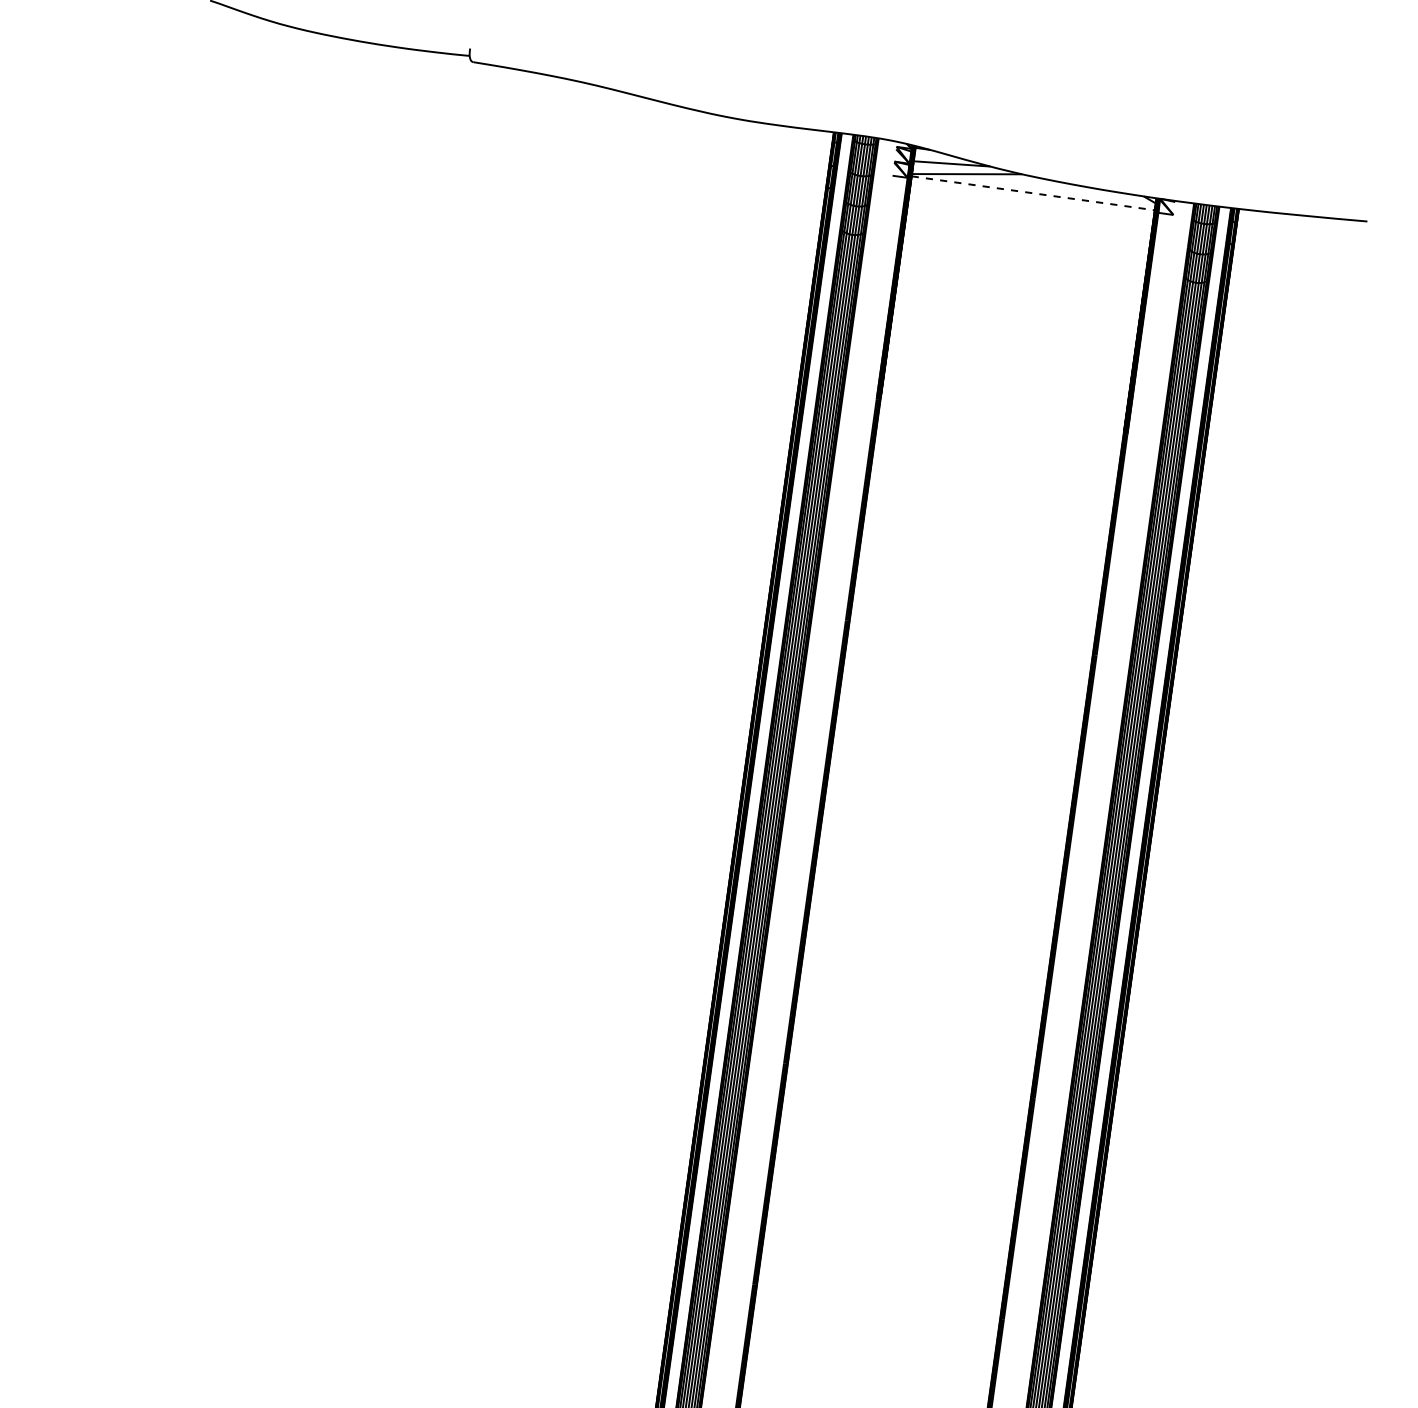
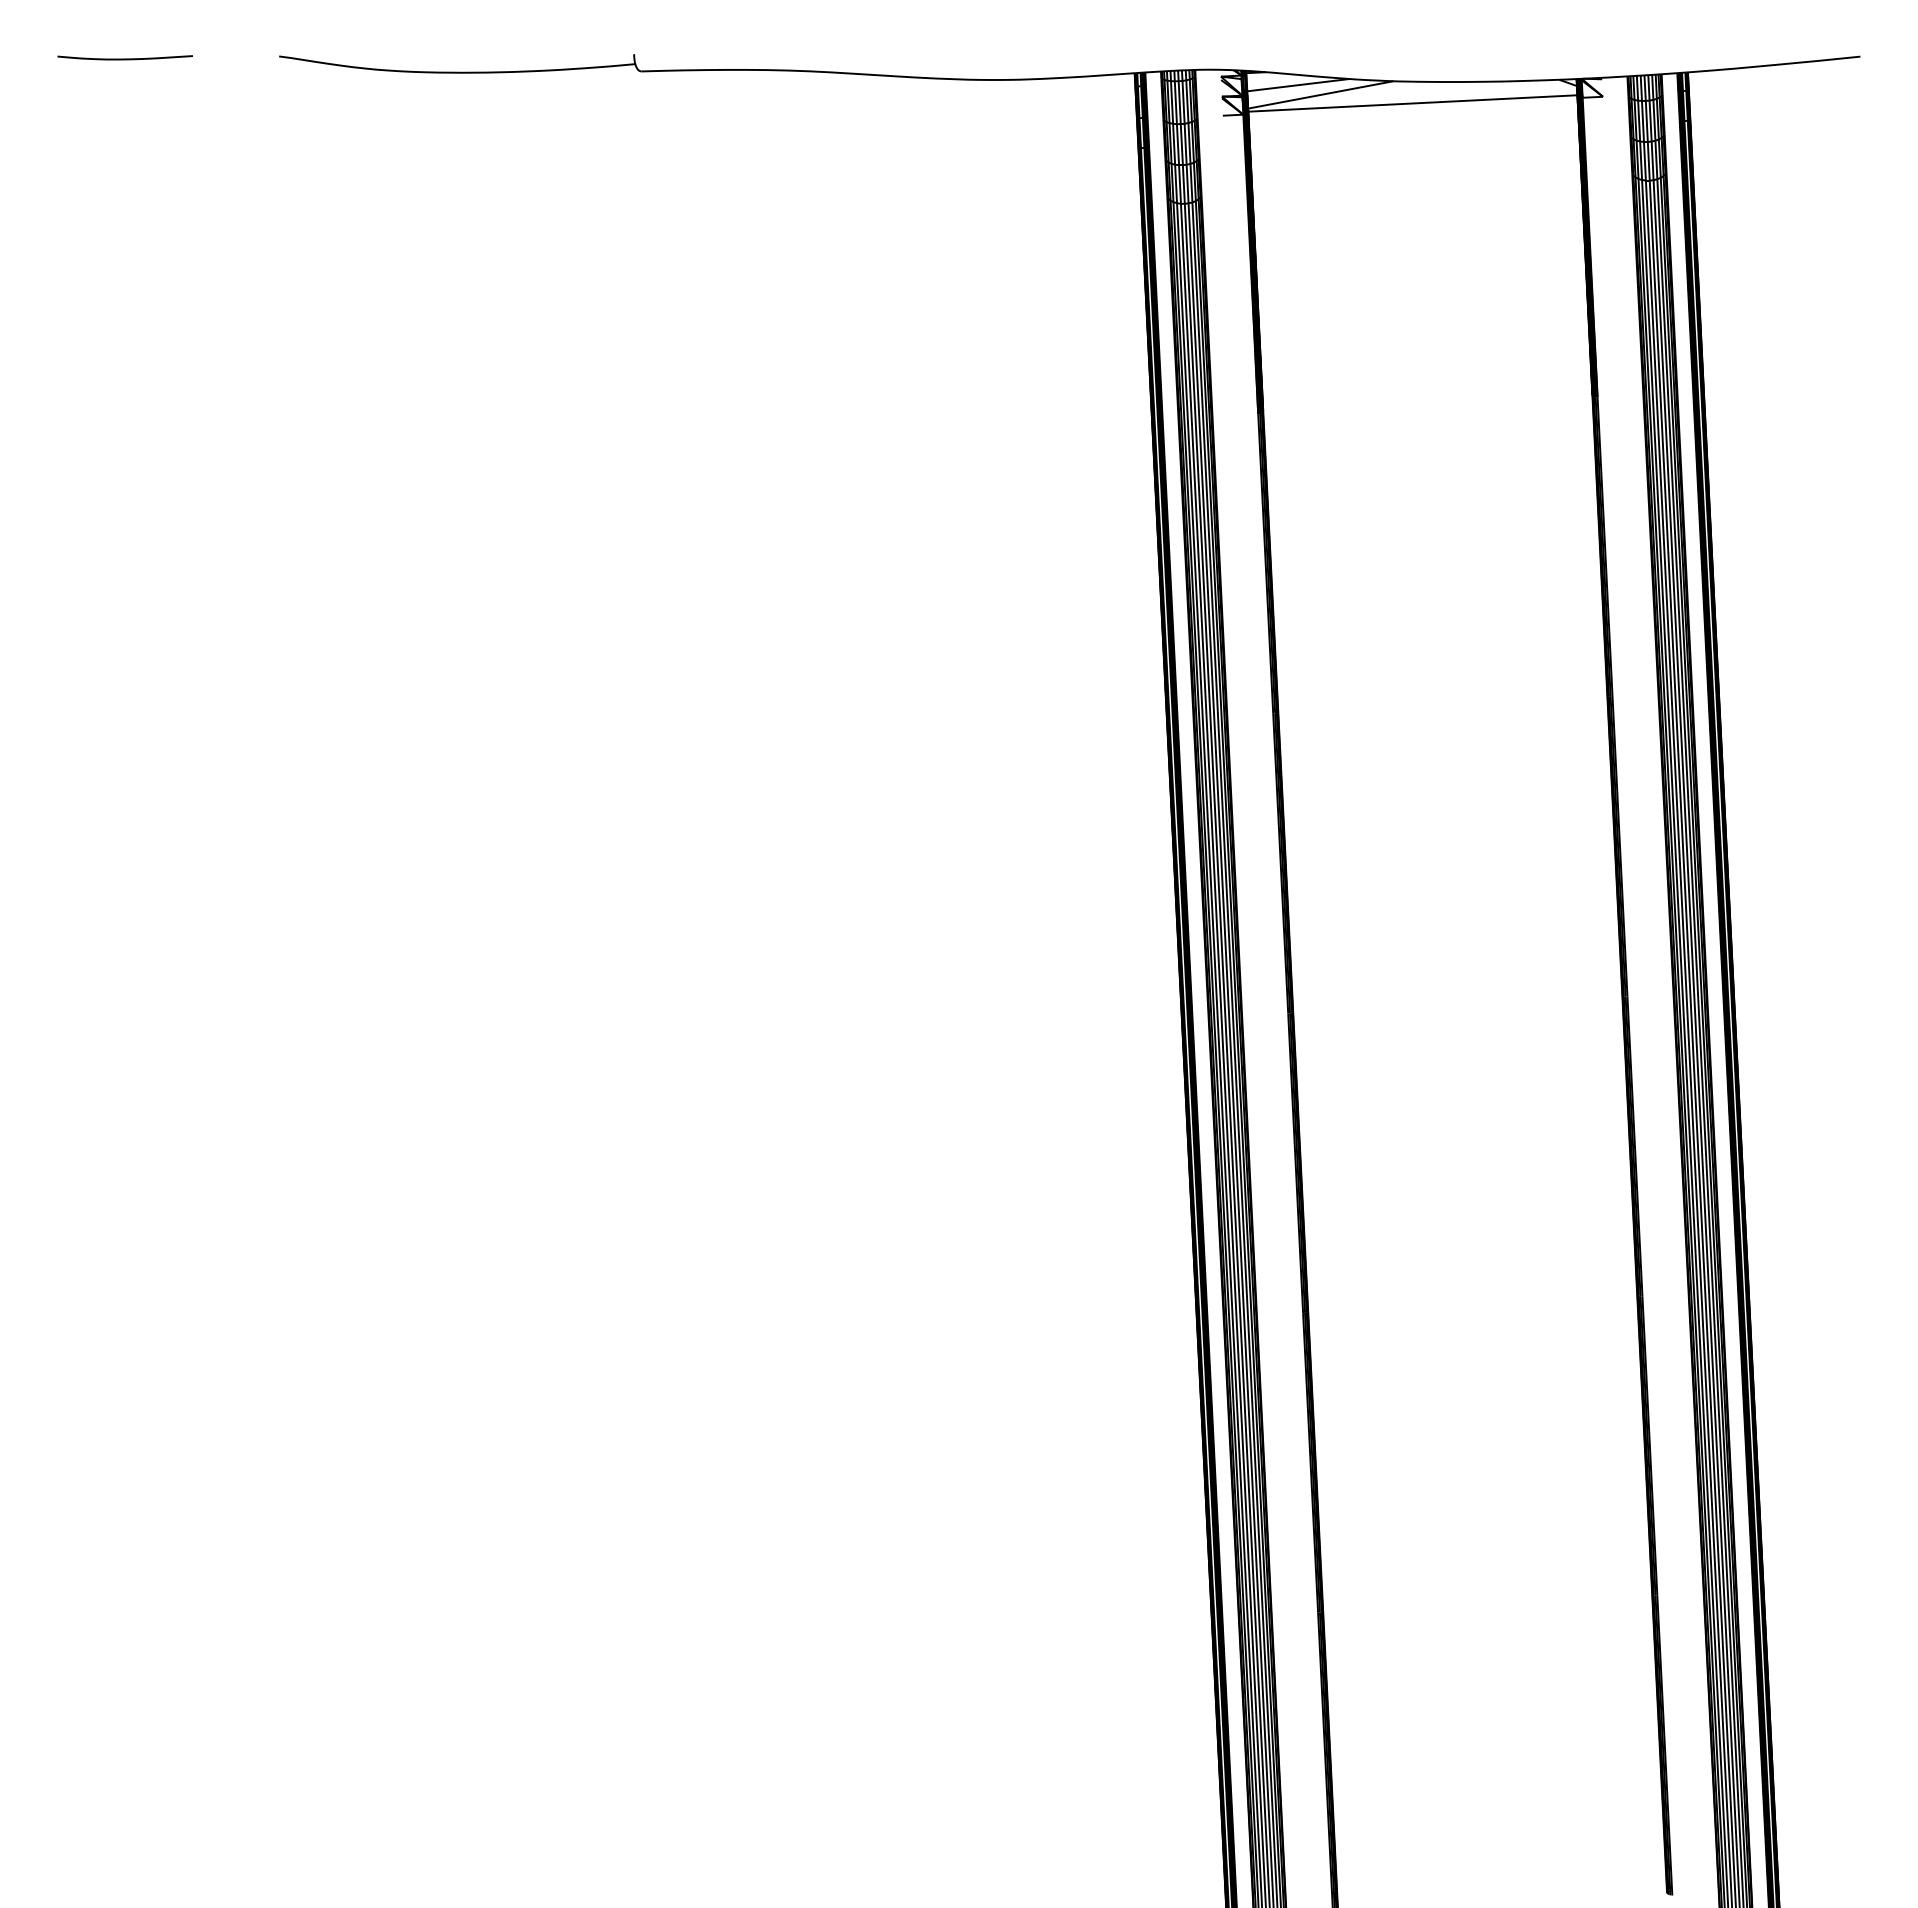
line: (1033, 193) -> (1412, 103), dashed -> solid

